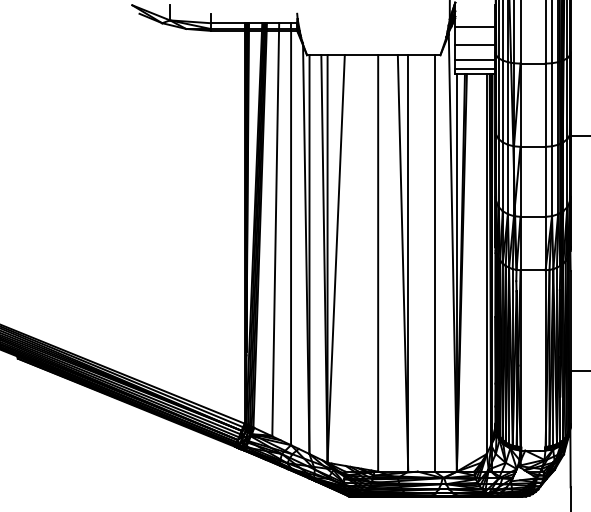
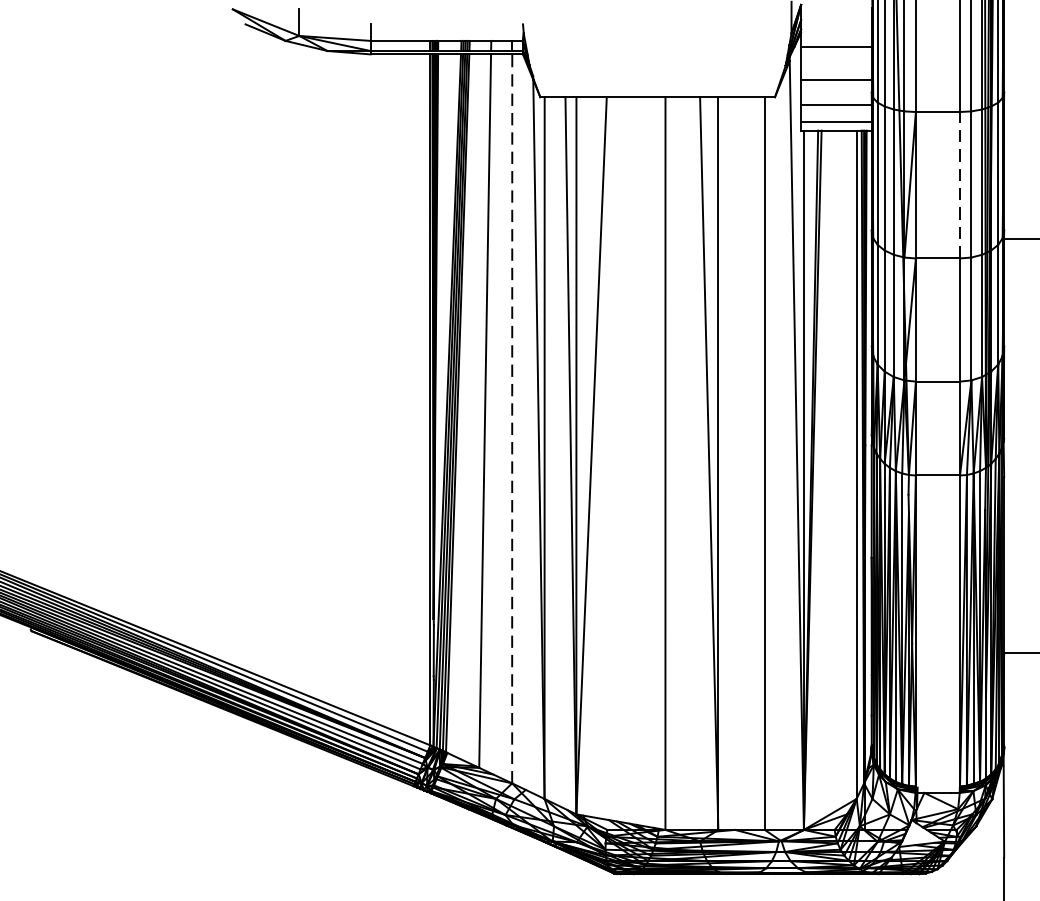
line: (545, 105) -> (959, 185), solid -> dashed
line: (291, 237) -> (512, 417), solid -> dashed

